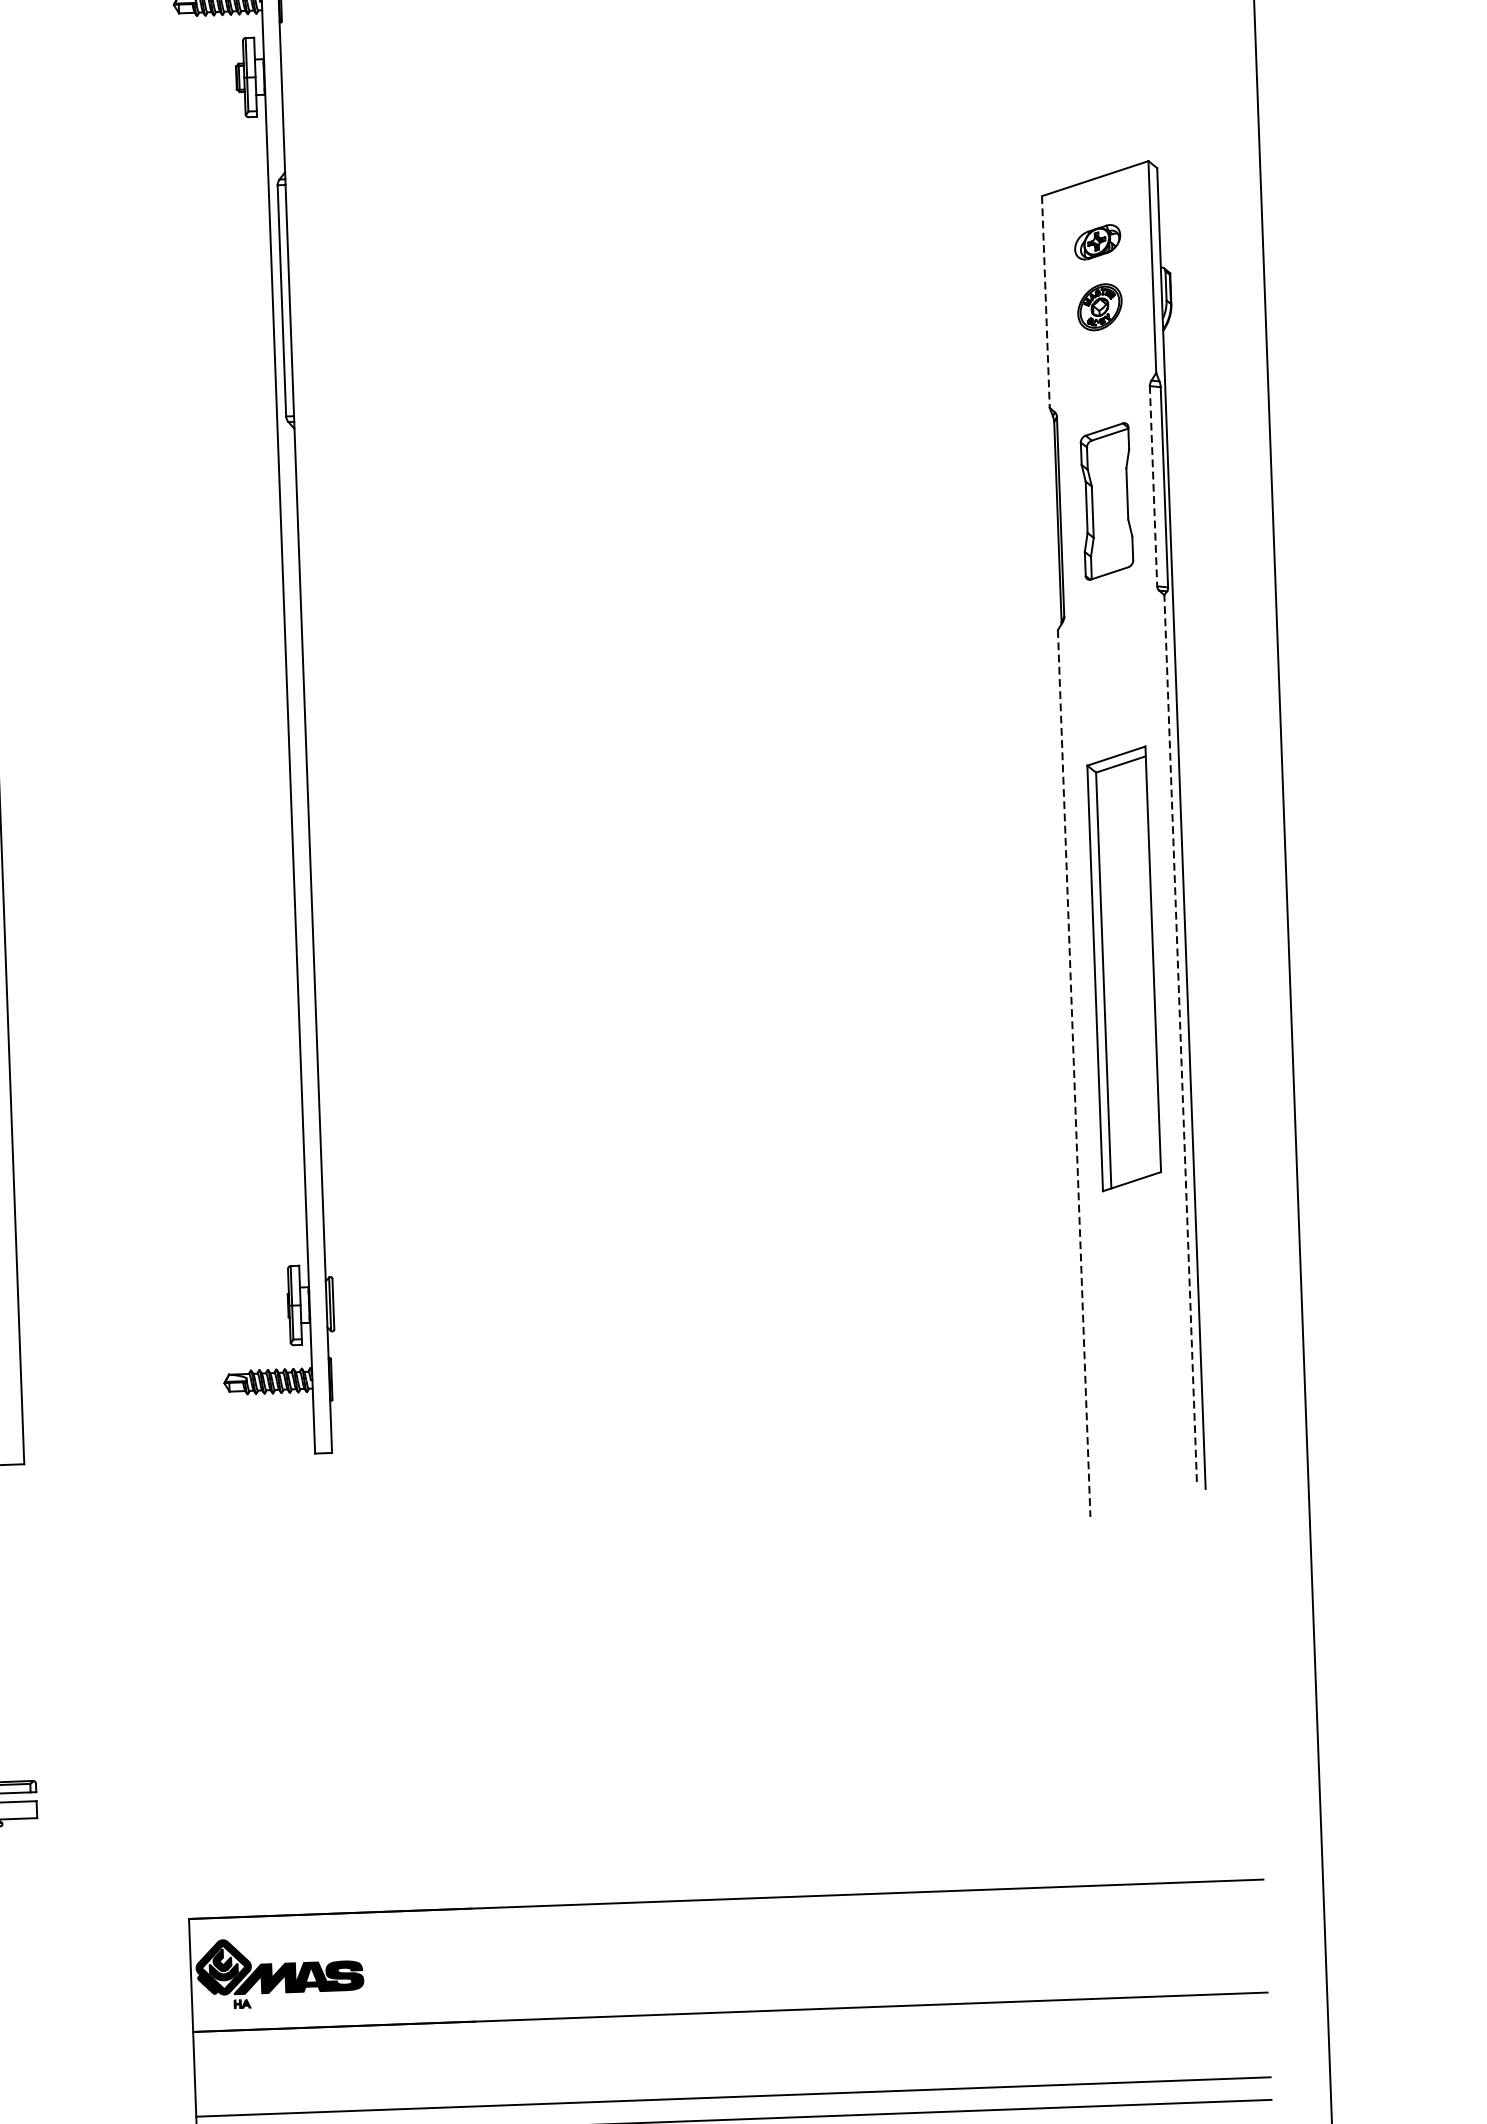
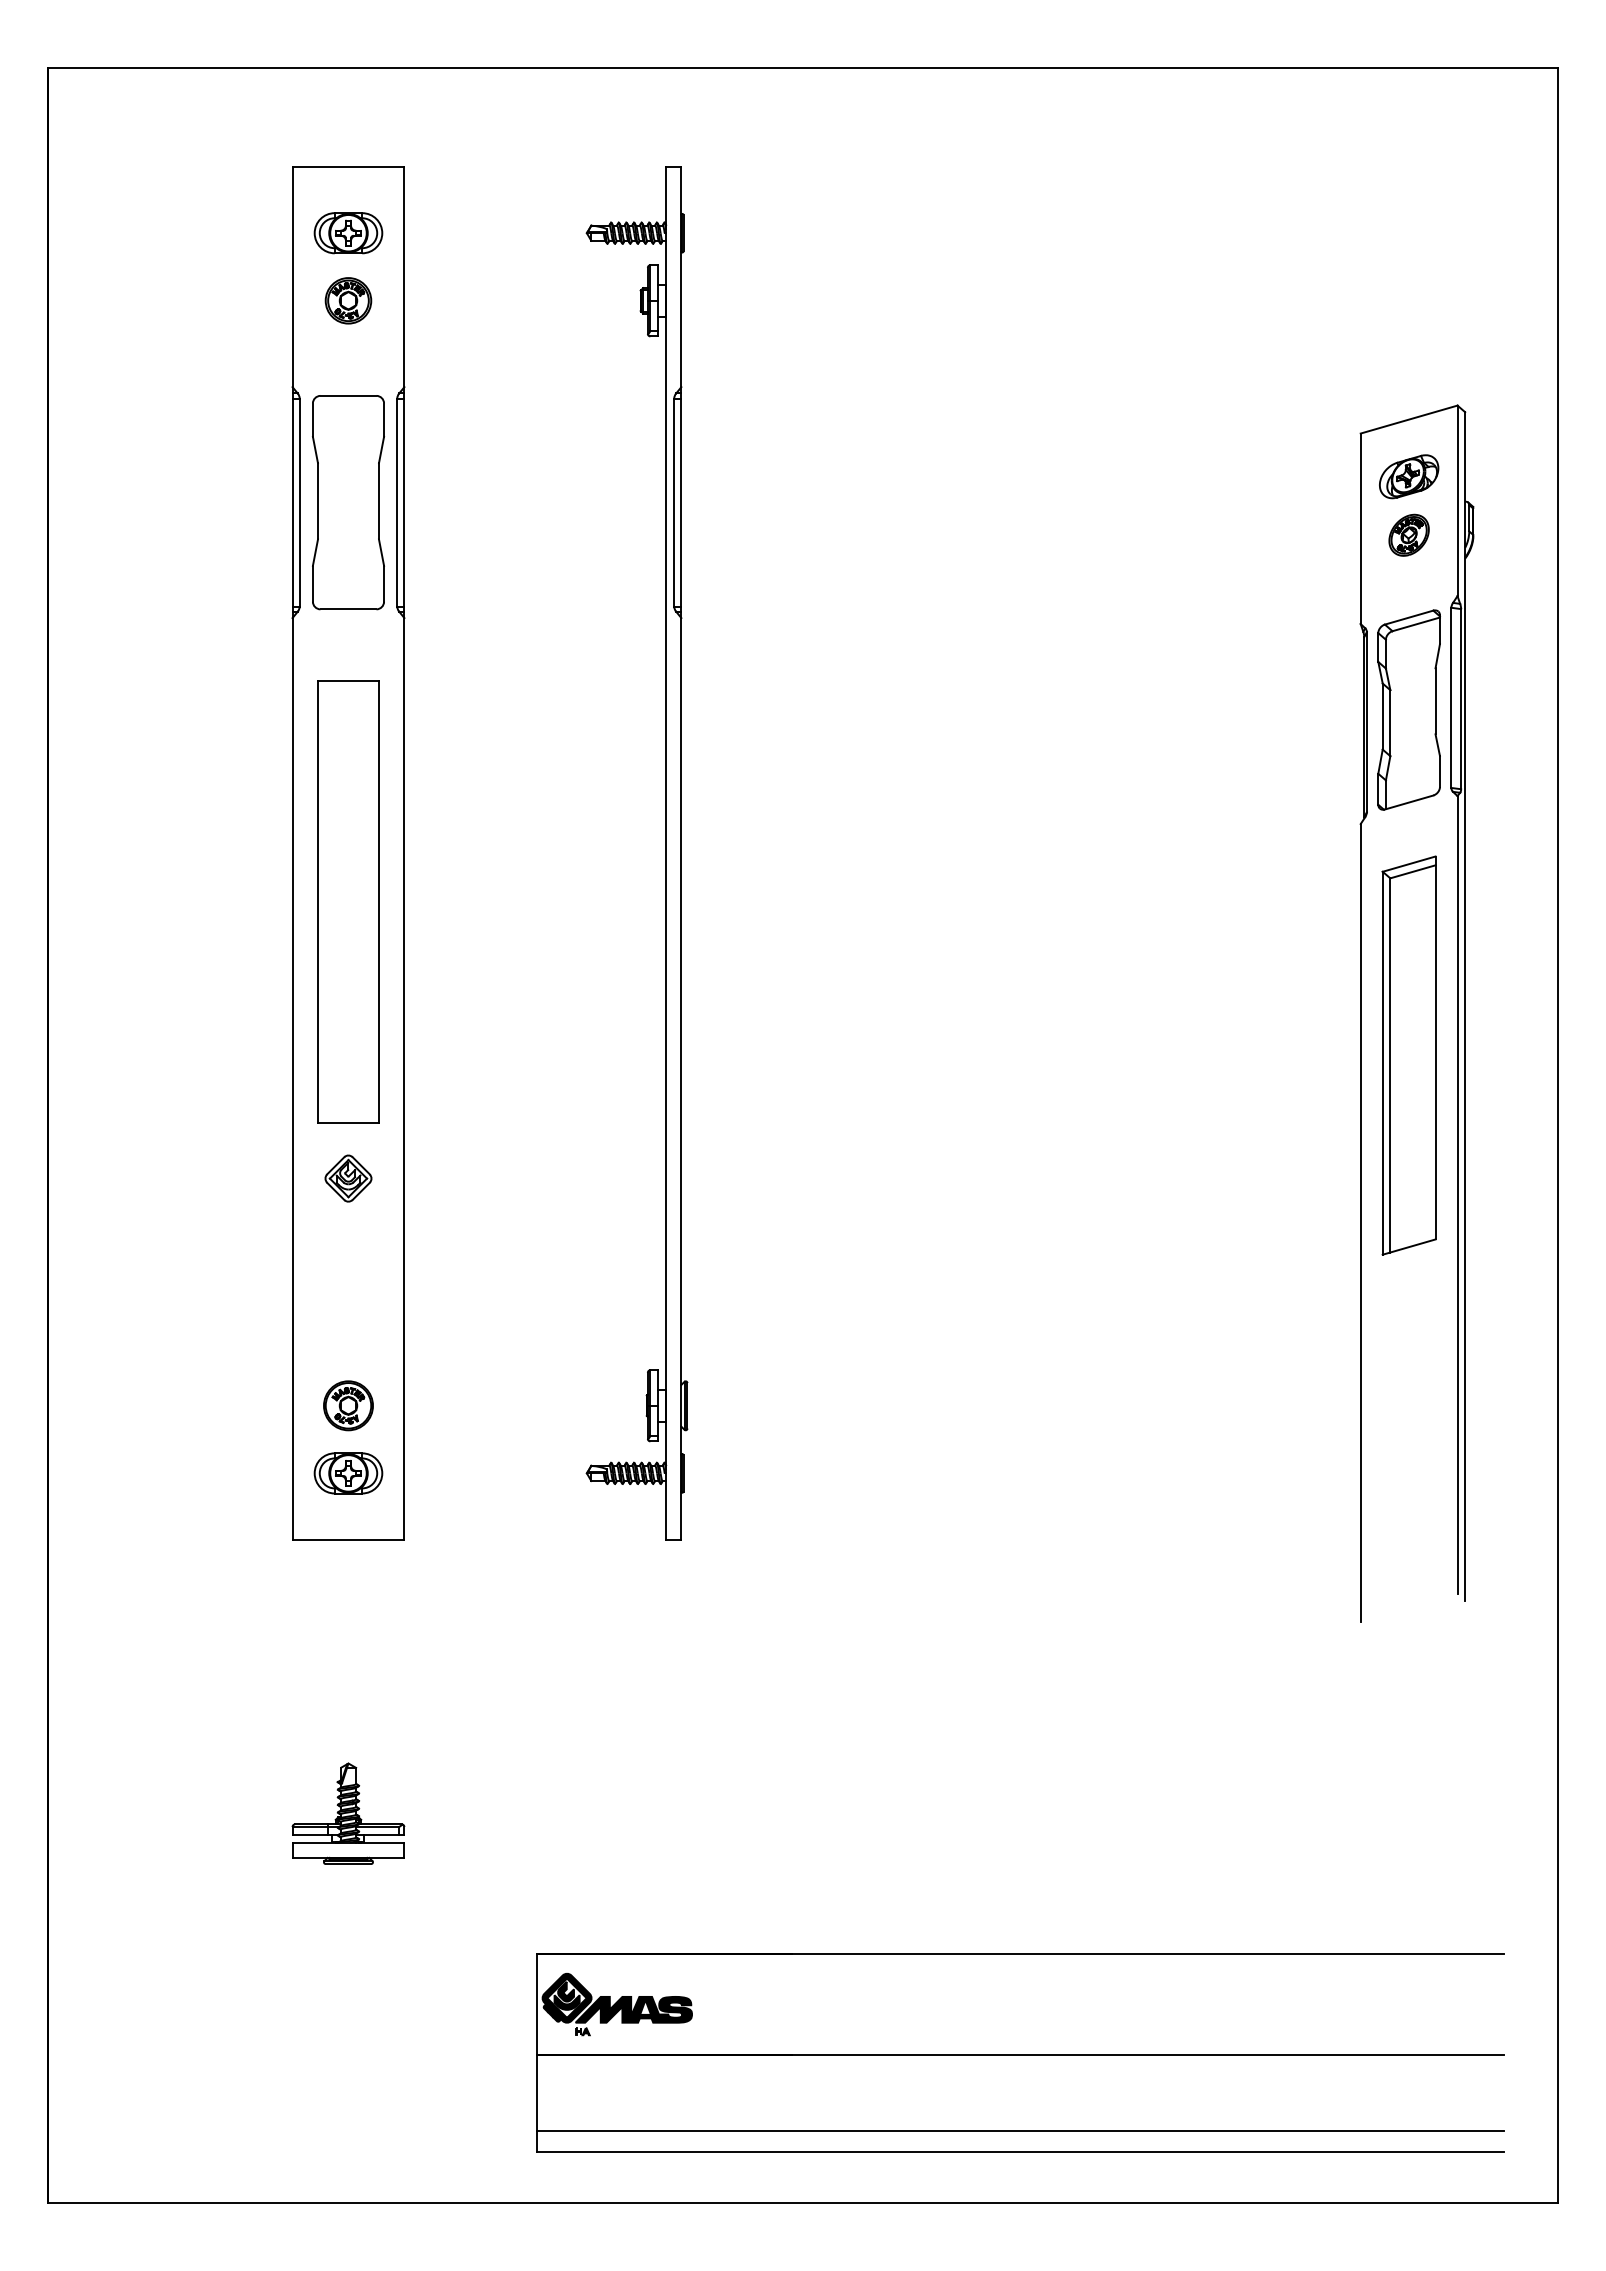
part: (1097, 241) -> (1409, 476), size x1.43
line: (1045, 302) -> (1360, 529), dashed -> solid
line: (1153, 486) -> (1451, 698), dashed -> solid
part: (1106, 500) -> (1408, 709), size x1.43
part: (1123, 968) -> (1408, 1055), moved
line: (1180, 1039) -> (1457, 1195), dashed -> solid
line: (1073, 1074) -> (1360, 1223), dashed -> solid

